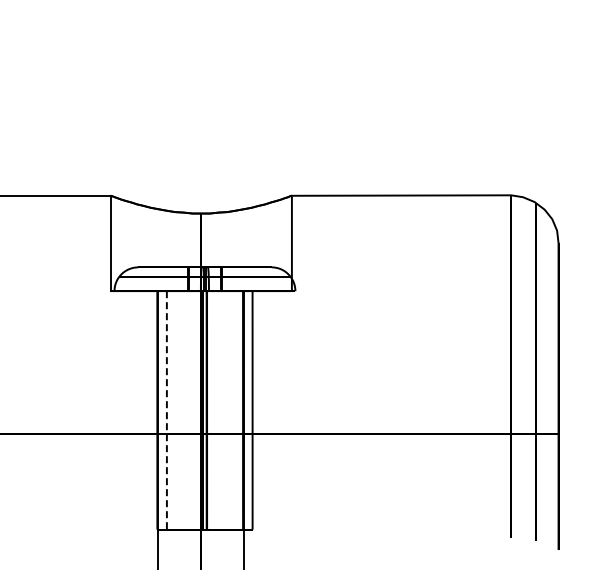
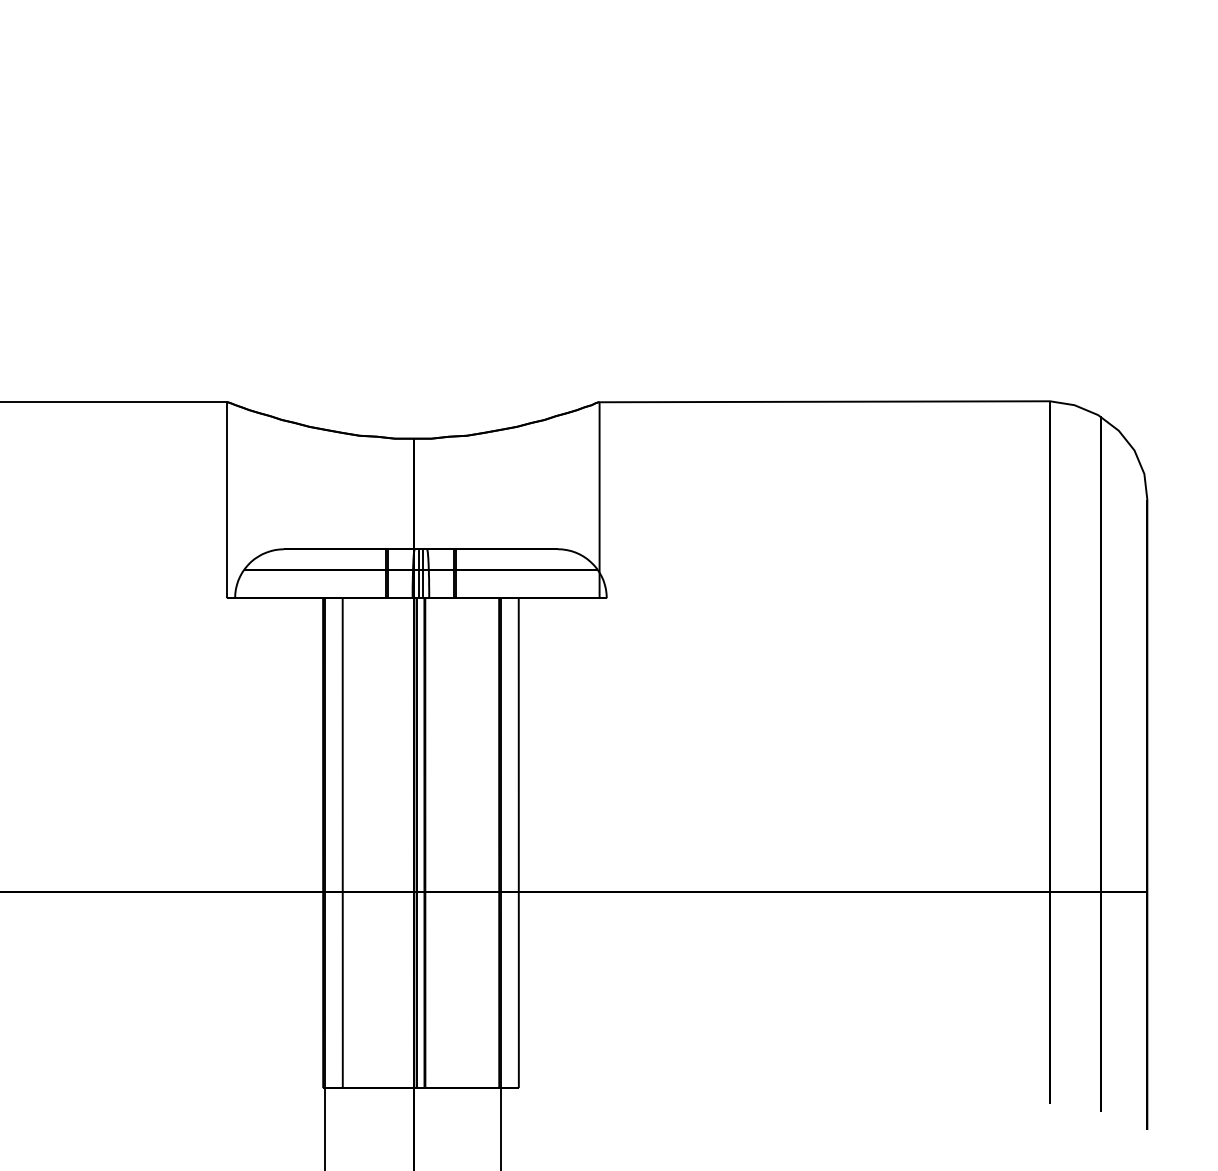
line: (166, 410) -> (341, 843), dashed -> solid

